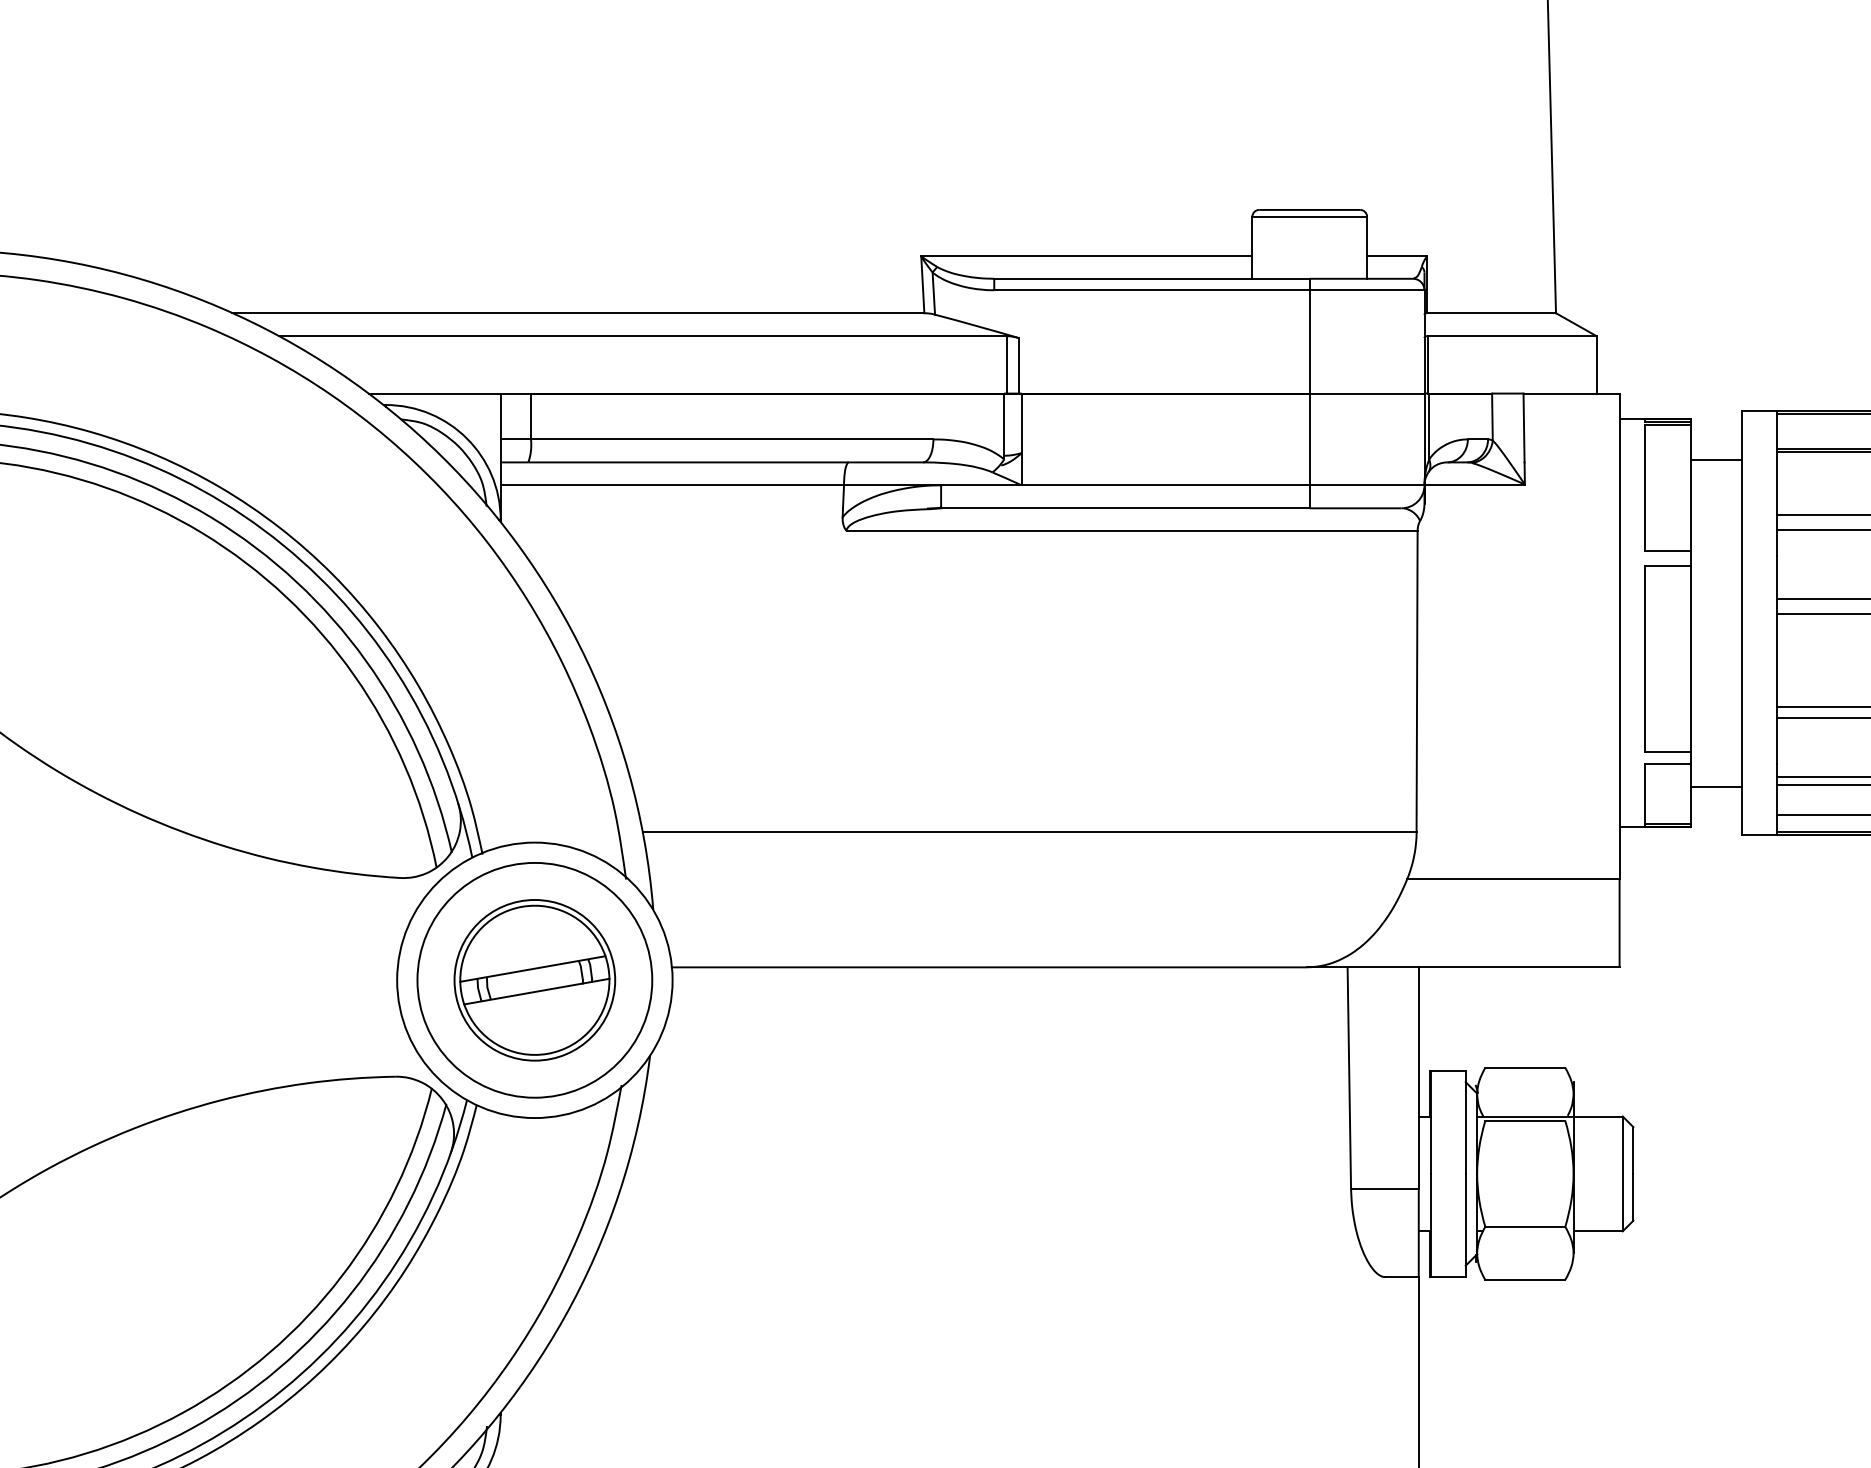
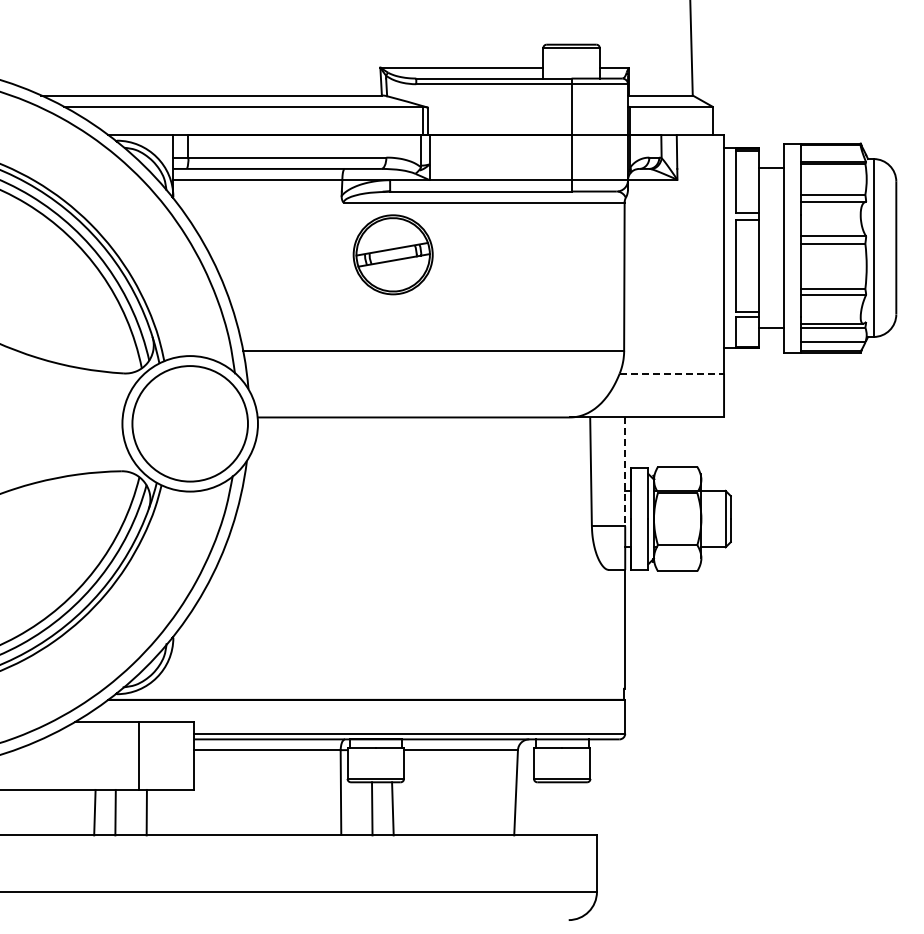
line: (1514, 878) -> (672, 373), solid -> dashed
part: (533, 979) -> (392, 254), moved
line: (1419, 1079) -> (625, 472), solid -> dashed

